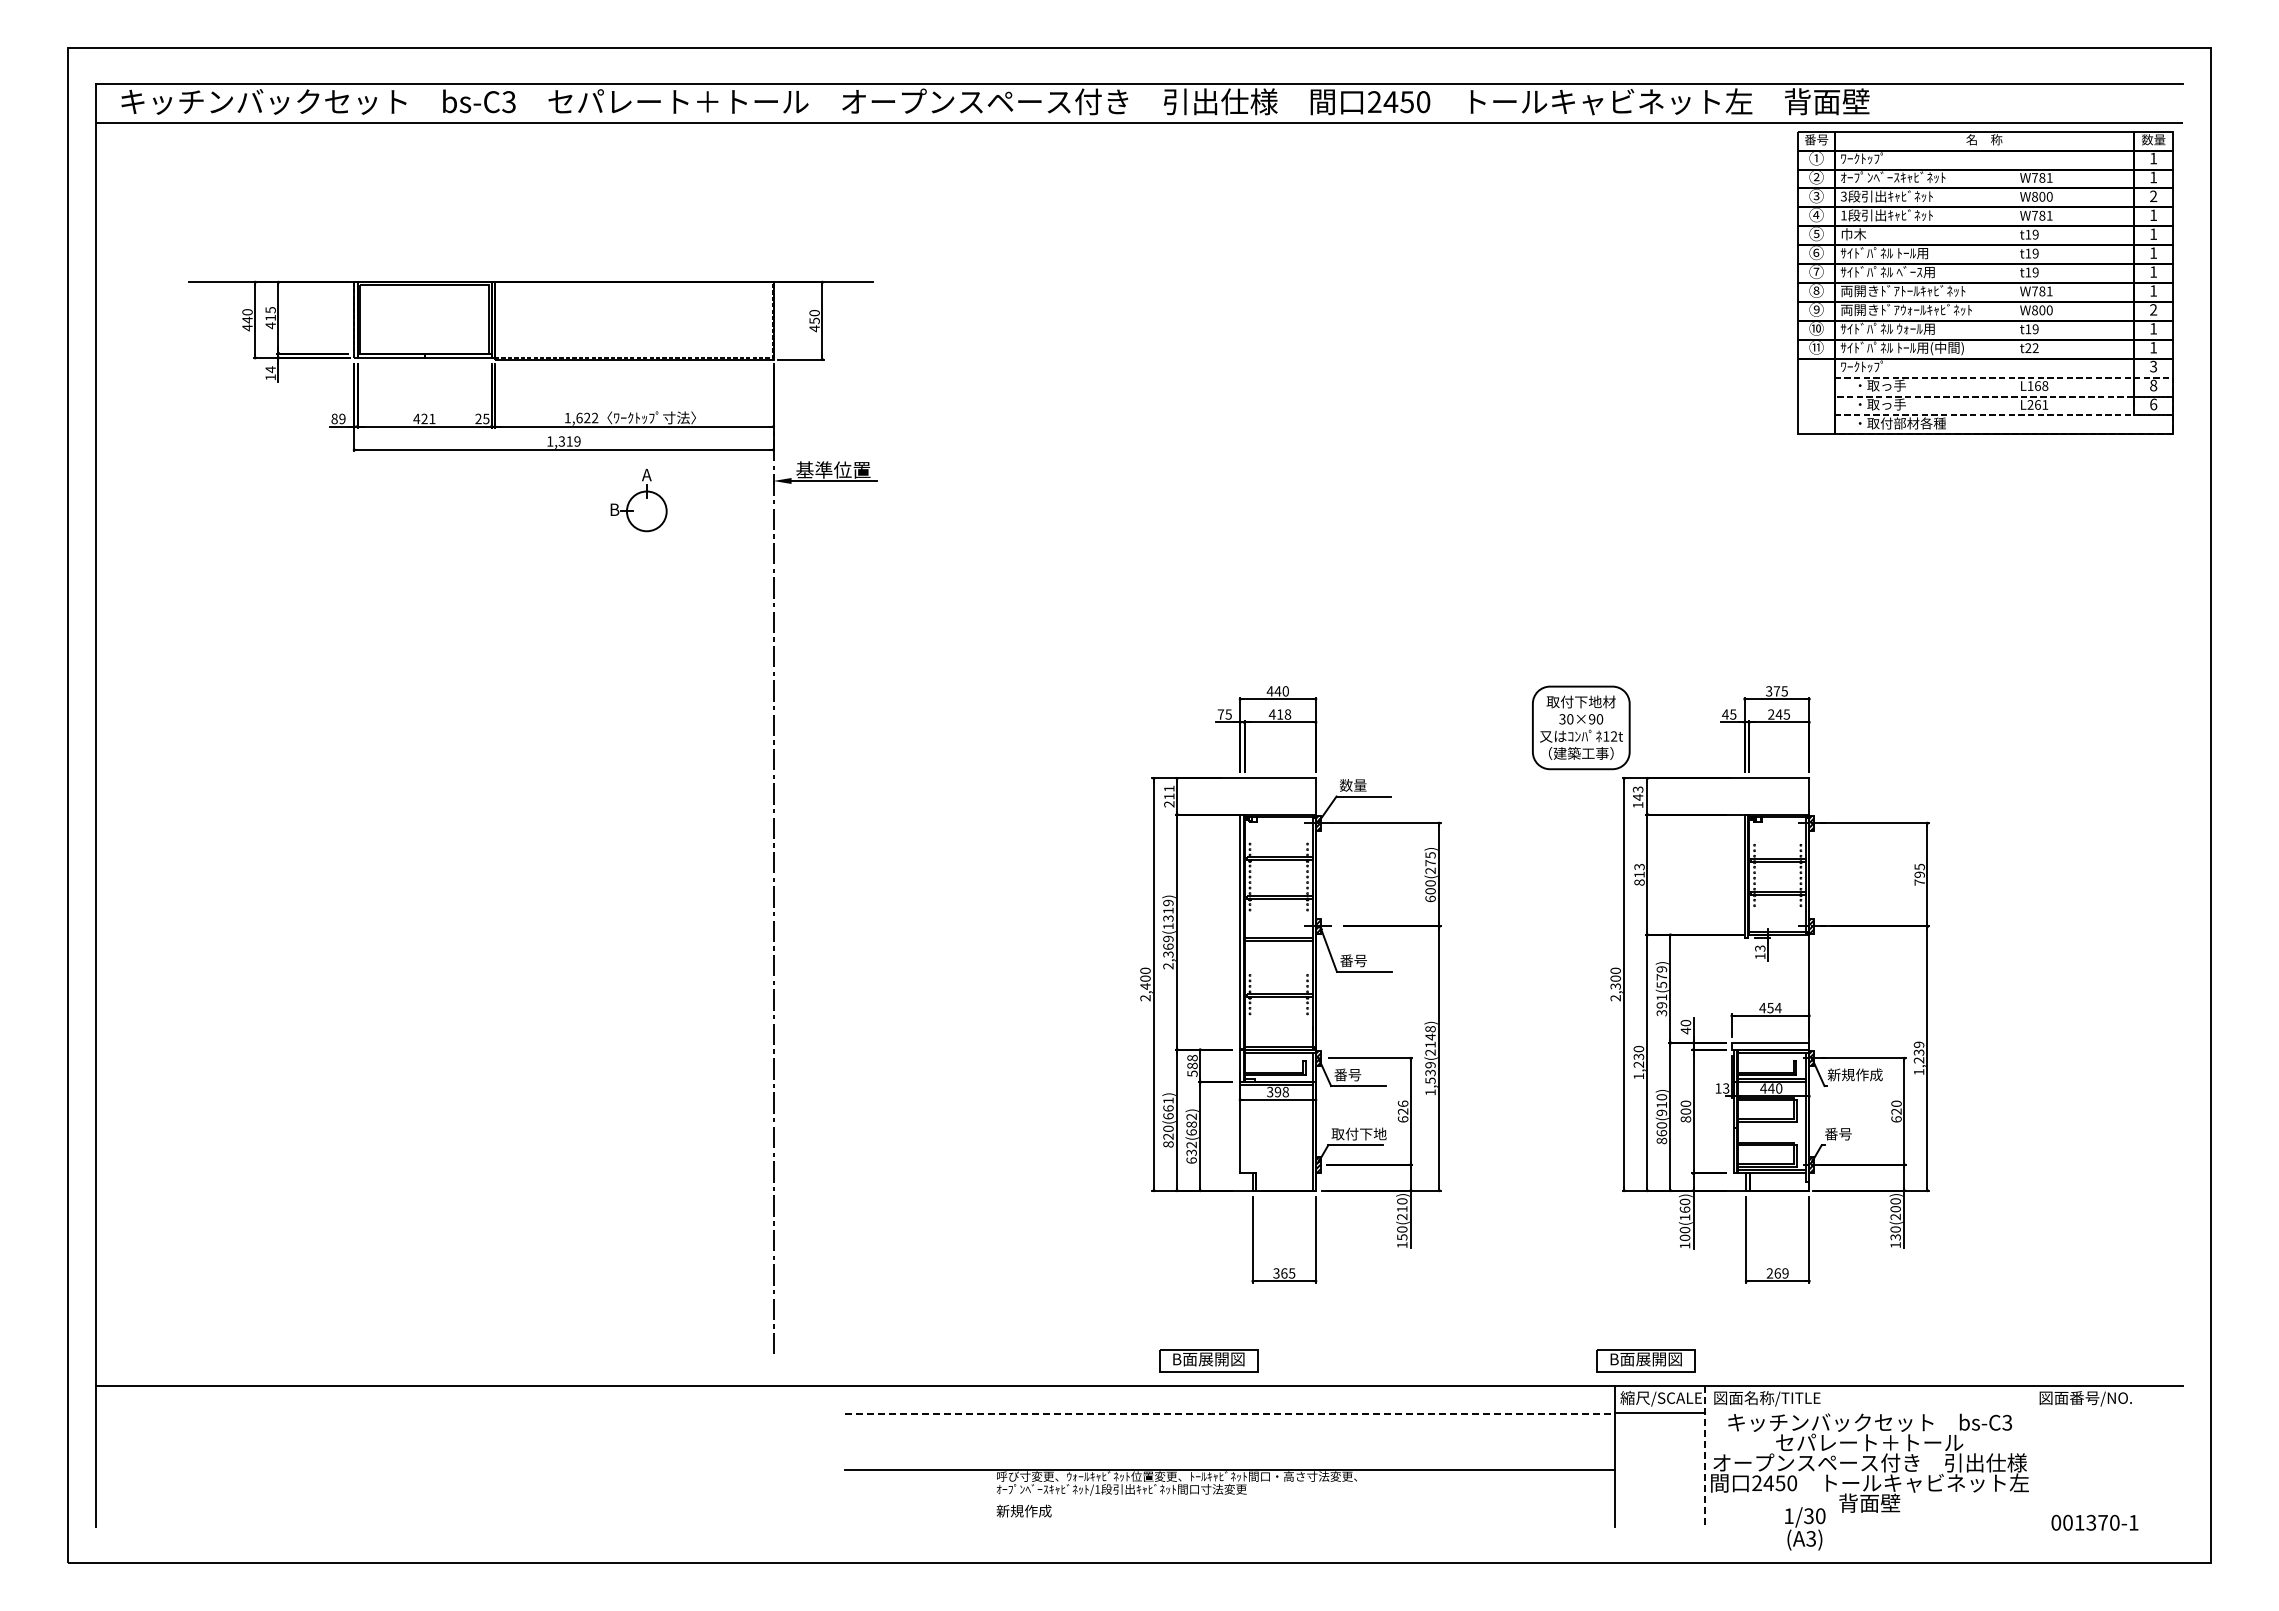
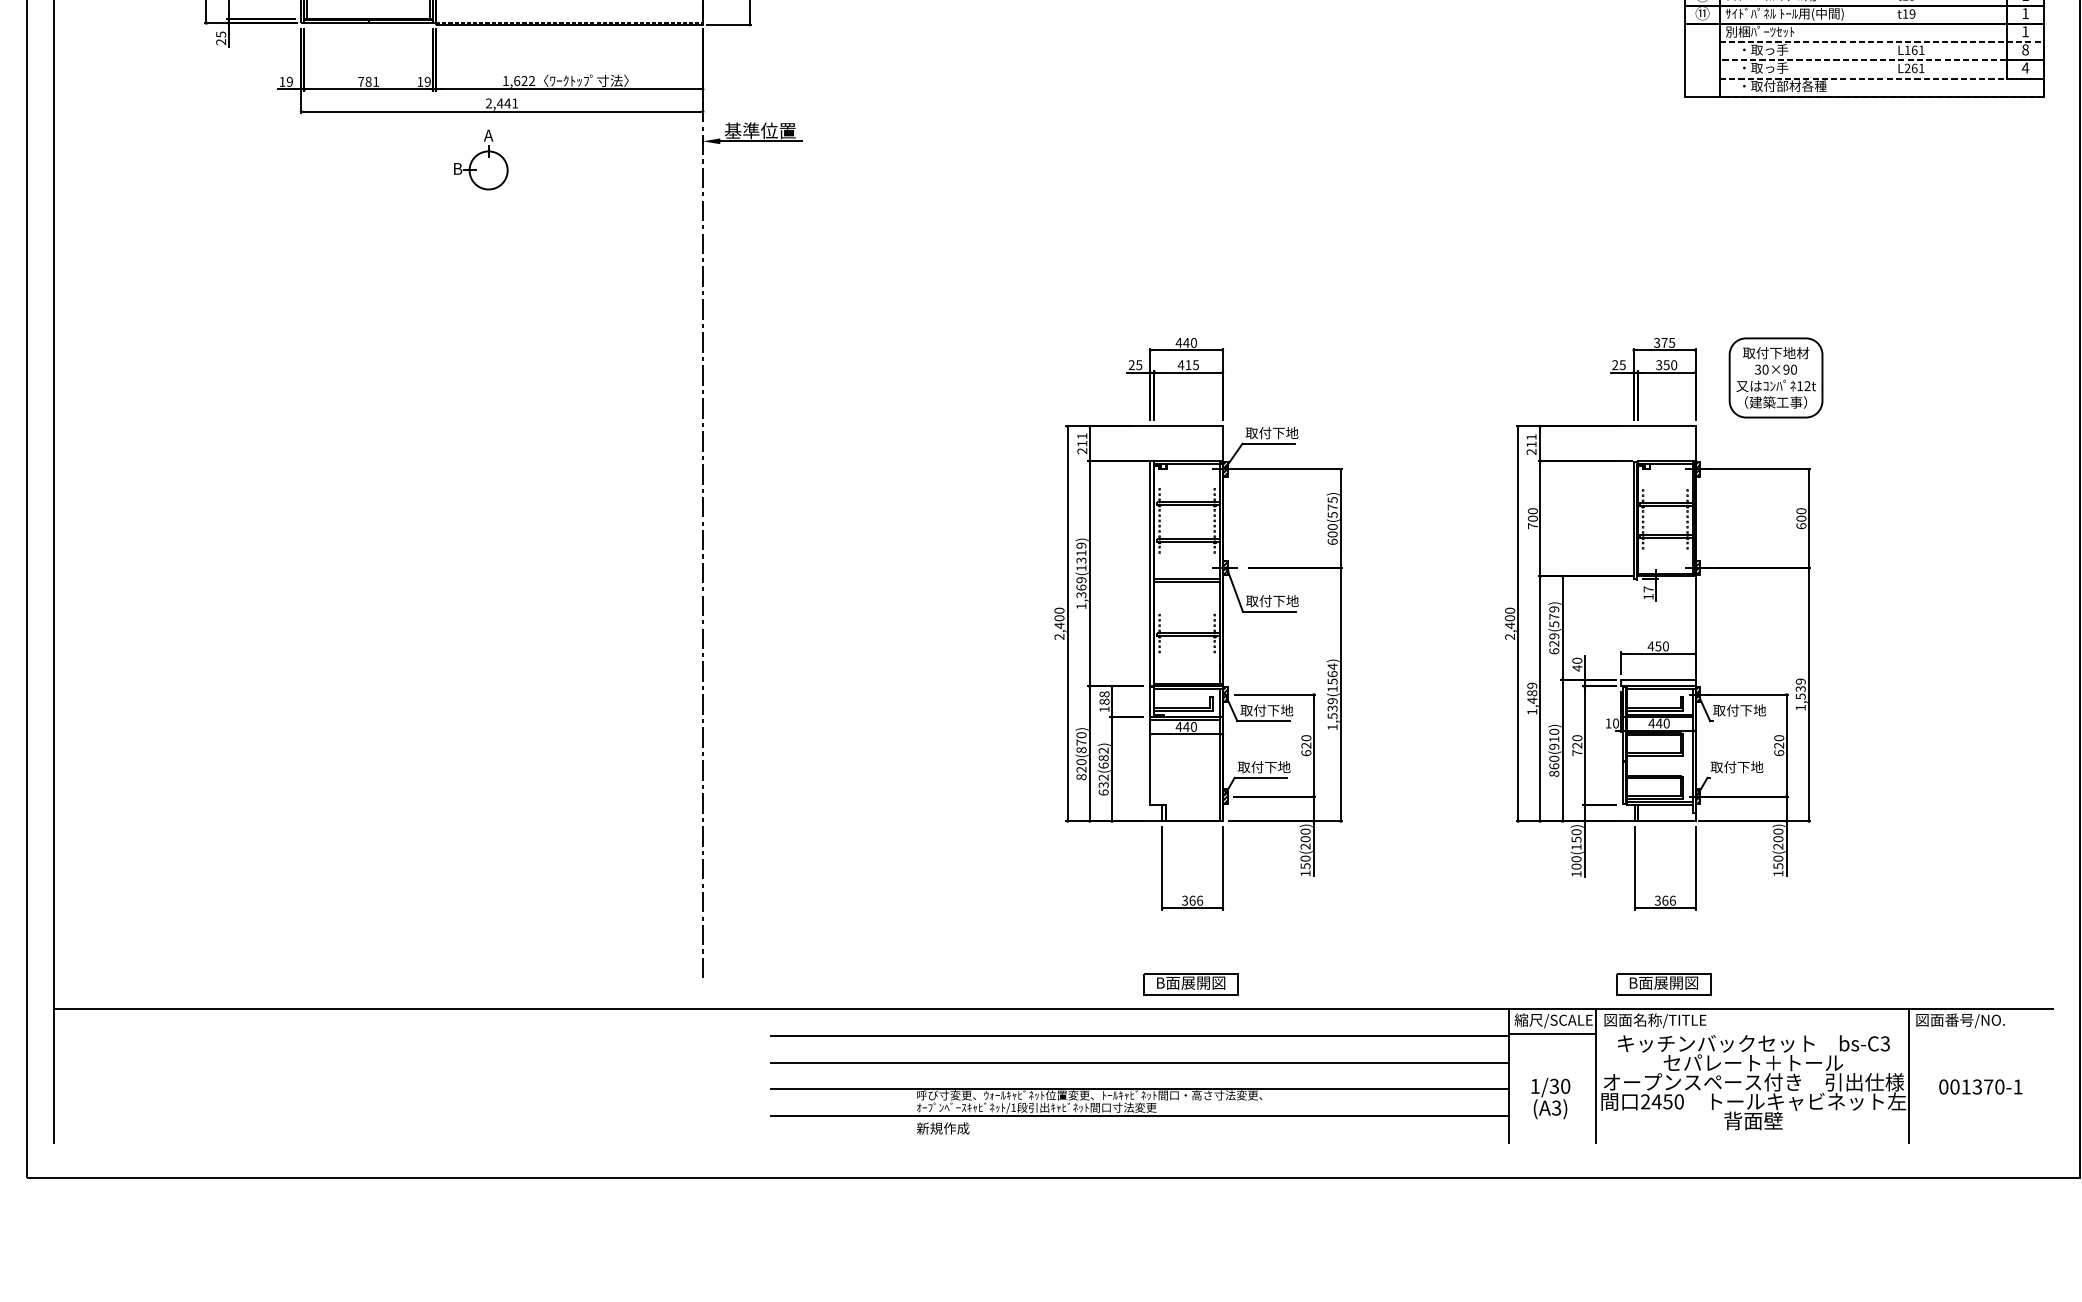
text: (2031, 348) -> (1908, 14), t22 -> t19
text: (1876, 366) -> (1759, 31), ﾜｰｸﾄｯﾌﾟ -> 別梱ﾊﾟｰﾂｾｯﾄ
text: (2153, 366) -> (2025, 31), 3 -> 1
text: (270, 373) -> (220, 38), 14 -> 25
text: (2045, 385) -> (1921, 49), L168 -> L161
text: (2153, 404) -> (2025, 68), 6 -> 4
text: (334, 418) -> (282, 81), 89 -> 19
text: (420, 418) -> (364, 81), 421 -> 781
text: (482, 418) -> (424, 81), 25 -> 19
text: (563, 441) -> (501, 103), 1,319 -> 2,441
part: (638, 500) -> (480, 160), moved
text: (1220, 714) -> (1131, 365), 75 -> 25
text: (1287, 714) -> (1195, 365), 418 -> 415
text: (1725, 714) -> (1615, 365), 45 -> 25
text: (1779, 714) -> (1667, 365), 245 -> 350
part: (1581, 727) -> (1776, 377), moved
text: (1366, 785) -> (1271, 433), 数量 -> 取付下地
text: (1637, 797) -> (1530, 444), 143 -> 211
text: (1430, 870) -> (1332, 514), 600(275) -> 600(575)
text: (1639, 874) -> (1532, 518), 813 -> 700
text: (1919, 874) -> (1801, 518), 795 -> 600
text: (1760, 948) -> (1648, 589), 13 -> 17
text: (1367, 960) -> (1272, 600), 番号 -> 取付下地
text: (1168, 966) -> (1081, 606), 2,369(1319) -> 1,369(1319)
text: (1615, 986) -> (1509, 625), 2,300 -> 2,400
text: (1661, 1005) -> (1553, 643), 391(579) -> 629(579)
text: (1777, 1007) -> (1665, 645), 454 -> 450
text: (1430, 1040) -> (1332, 677), 1,539(2148) -> 1,539(1564)
text: (1638, 1057) -> (1531, 693), 1,230 -> 1,489
text: (1918, 1060) -> (1800, 696), 1,239 -> 1,539
text: (1192, 1073) -> (1104, 709), 588 -> 188
text: (1361, 1074) -> (1266, 710), 番号 -> 取付下地
text: (1854, 1074) -> (1738, 710), 新規作成 -> 取付下地
text: (1726, 1088) -> (1616, 723), 13 -> 10
text: (1277, 1091) -> (1185, 726), 398 -> 440
text: (1403, 1103) -> (1306, 737), 626 -> 620
text: (1168, 1108) -> (1081, 742), 820(661) -> 820(870)
text: (1685, 1115) -> (1576, 749), 800 -> 720
text: (1852, 1133) -> (1736, 766), 番号 -> 取付下地
text: (1402, 1209) -> (1305, 839), 150(210) -> 150(200)
text: (1684, 1209) -> (1575, 839), 100(160) -> 100(150)
text: (1895, 1237) -> (1778, 866), 130(200) -> 150(200)
text: (1291, 1273) -> (1199, 900), 365 -> 366
text: (1777, 1273) -> (1665, 900), 269 -> 366
part: (1208, 1360) -> (1190, 984), moved
part: (1645, 1360) -> (1663, 984), moved
line: (1230, 1414) -> (1140, 1035), dashed -> solid
line: (1229, 1442) -> (1139, 1062), added
line: (2031, 1456) -> (1908, 1076), added
line: (1704, 1457) -> (1595, 1077), dashed -> solid
line: (1229, 1498) -> (1139, 1116), added
text: (2094, 1522) -> (1980, 1086), moved
text: (1805, 1528) -> (1551, 1098), moved

